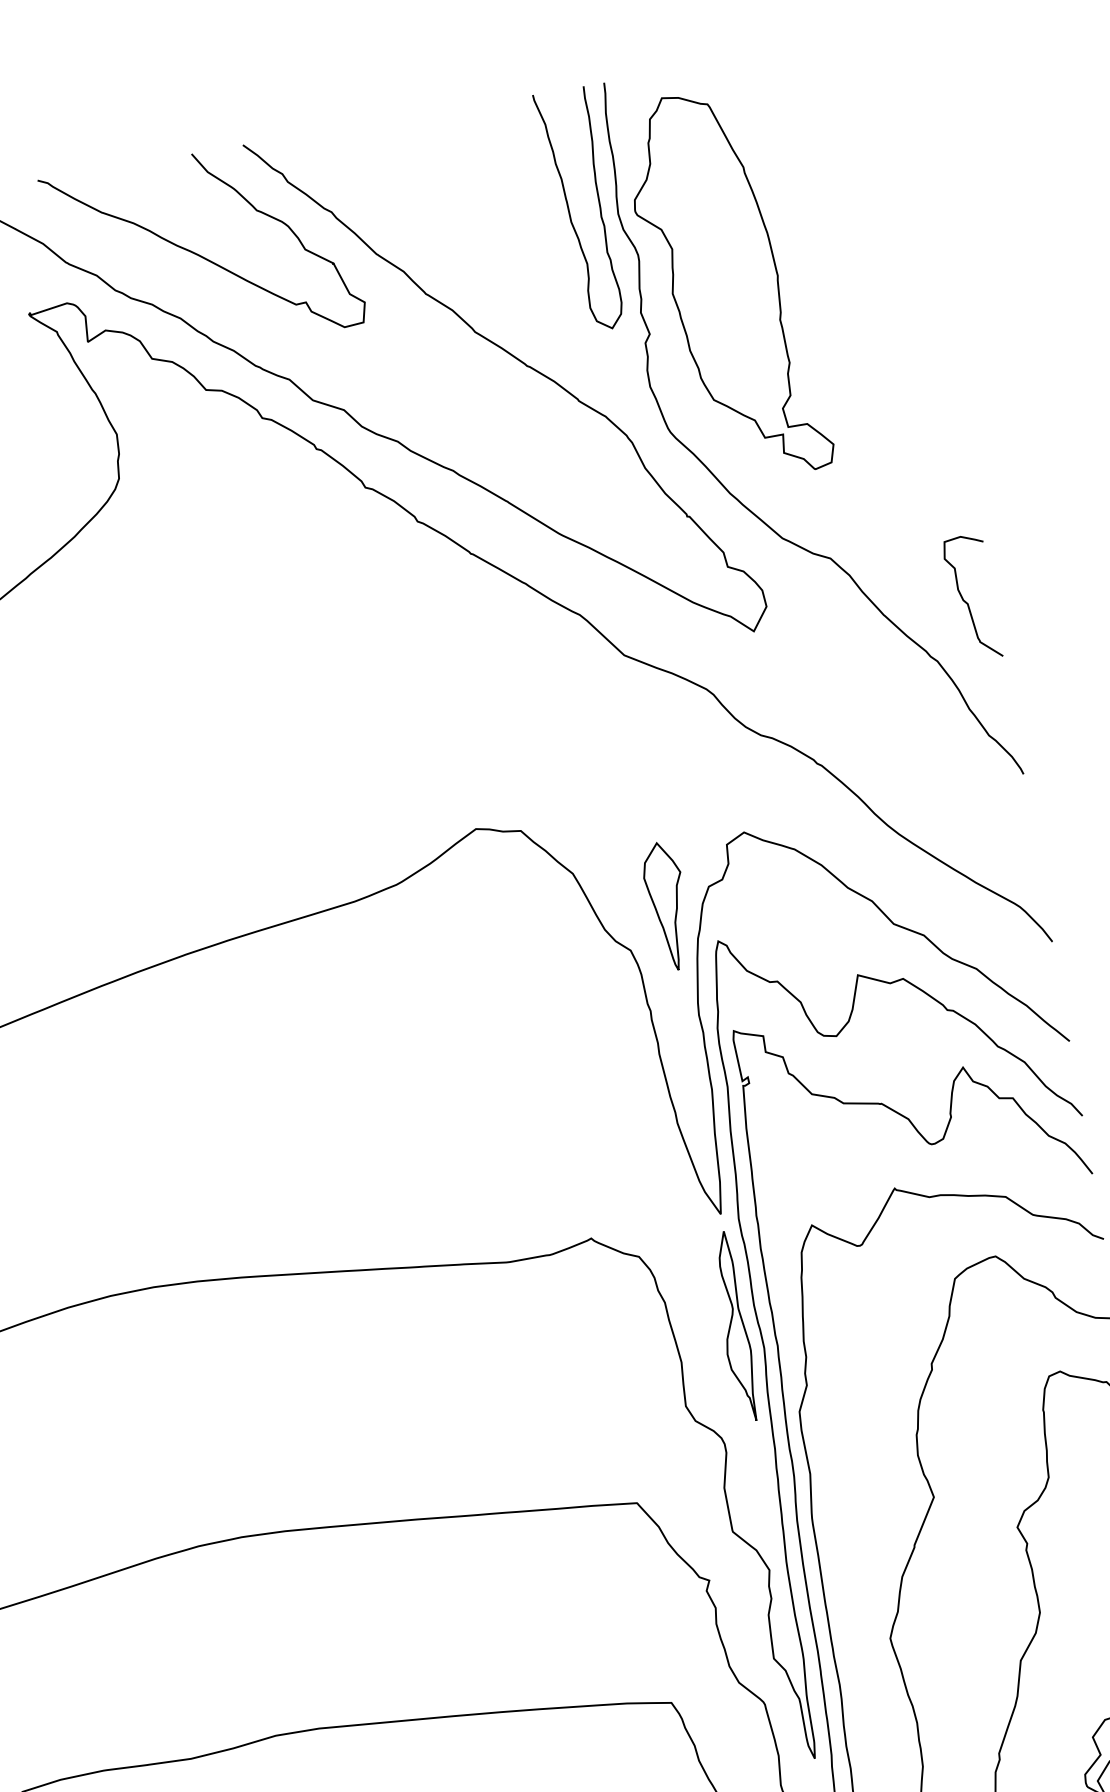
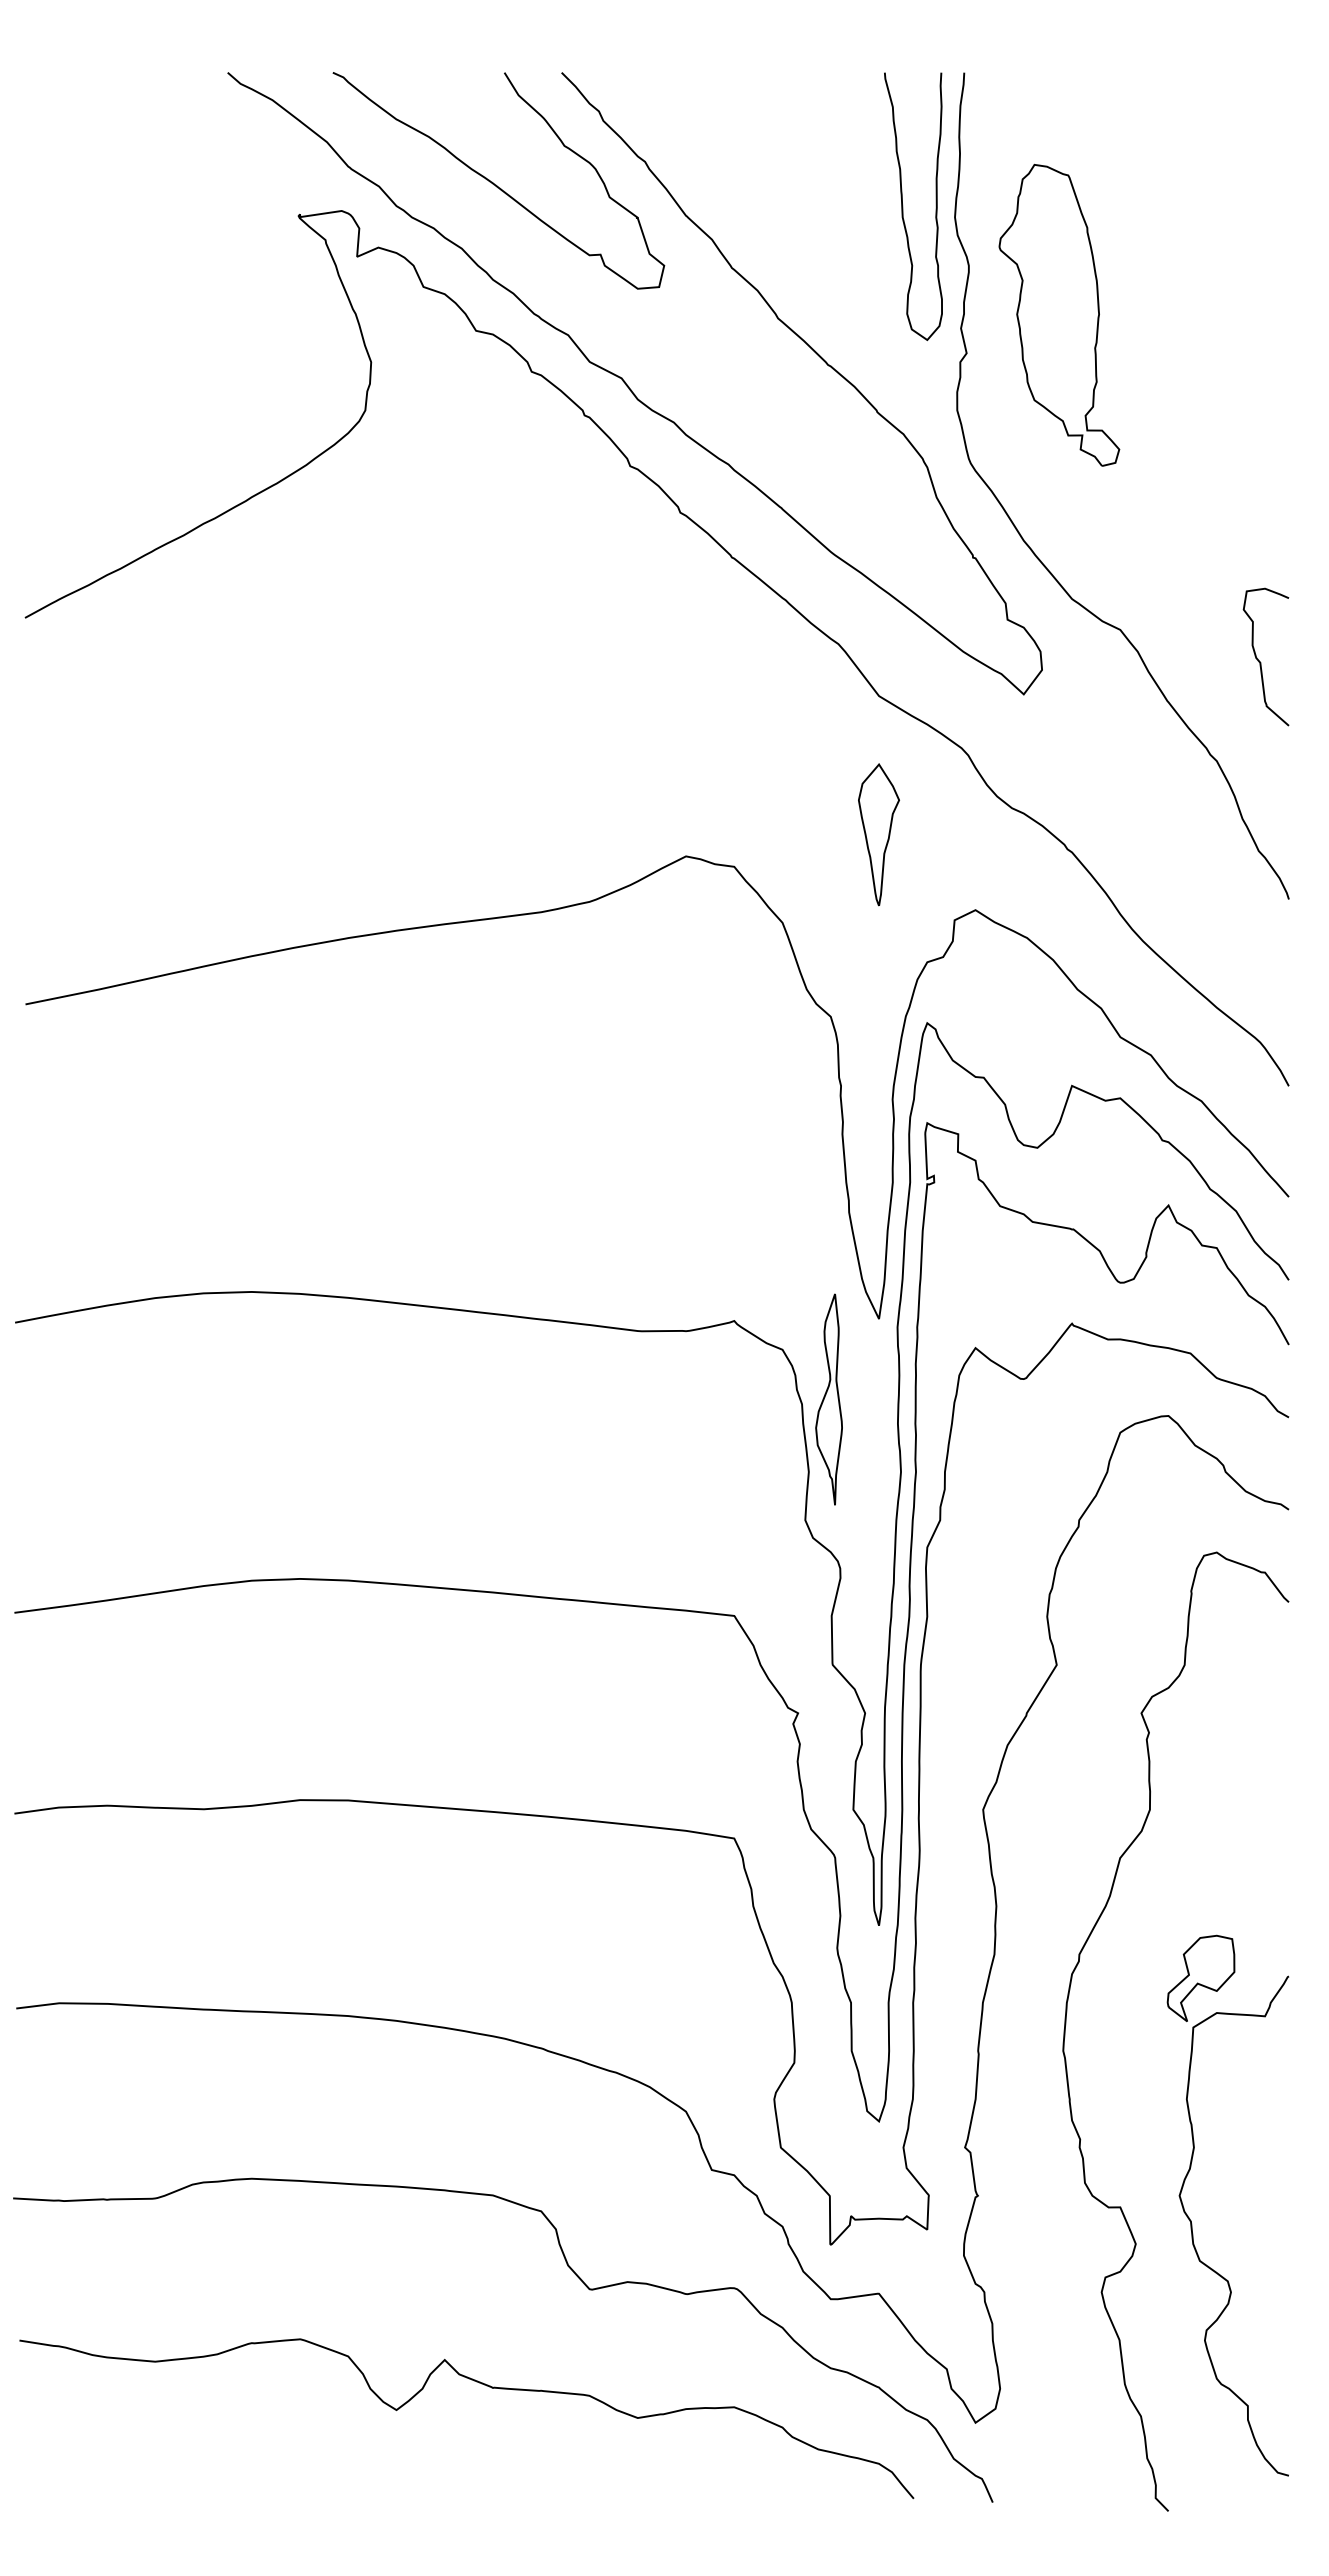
part: (727, 285) -> (1059, 315), size x0.7
curve: (967, 602) -> (1260, 661), moved
part: (667, 906) -> (878, 834), moved
part: (734, 1327) -> (828, 1399), moved

